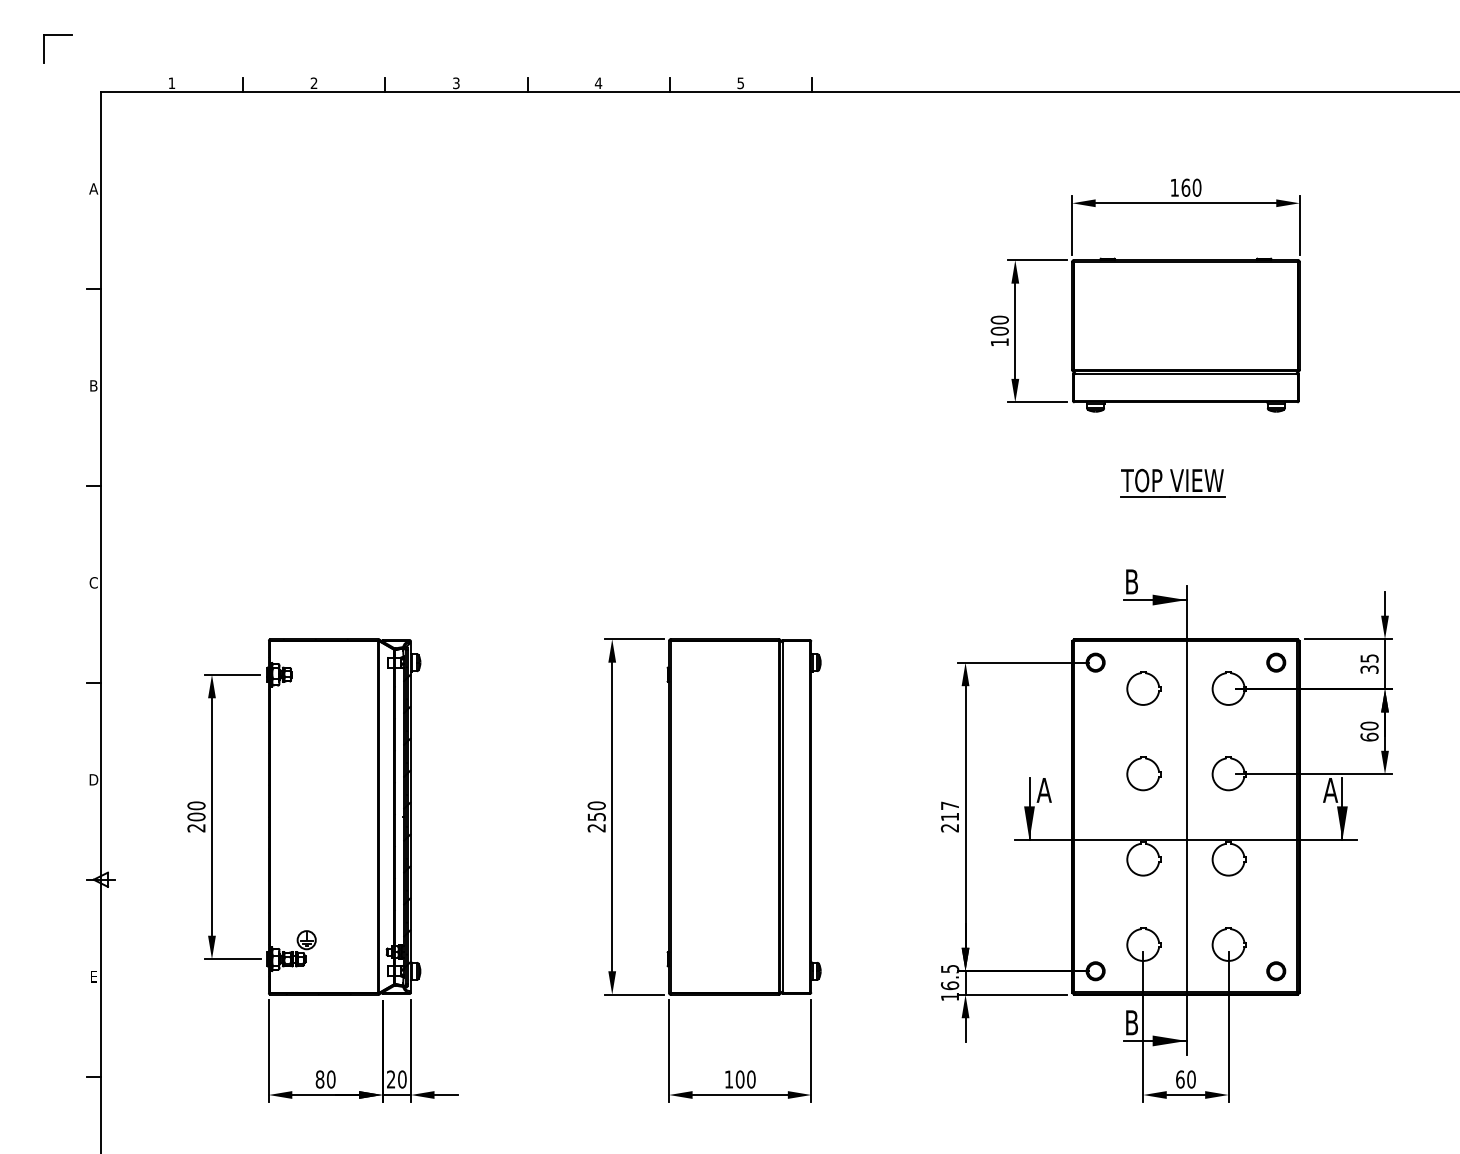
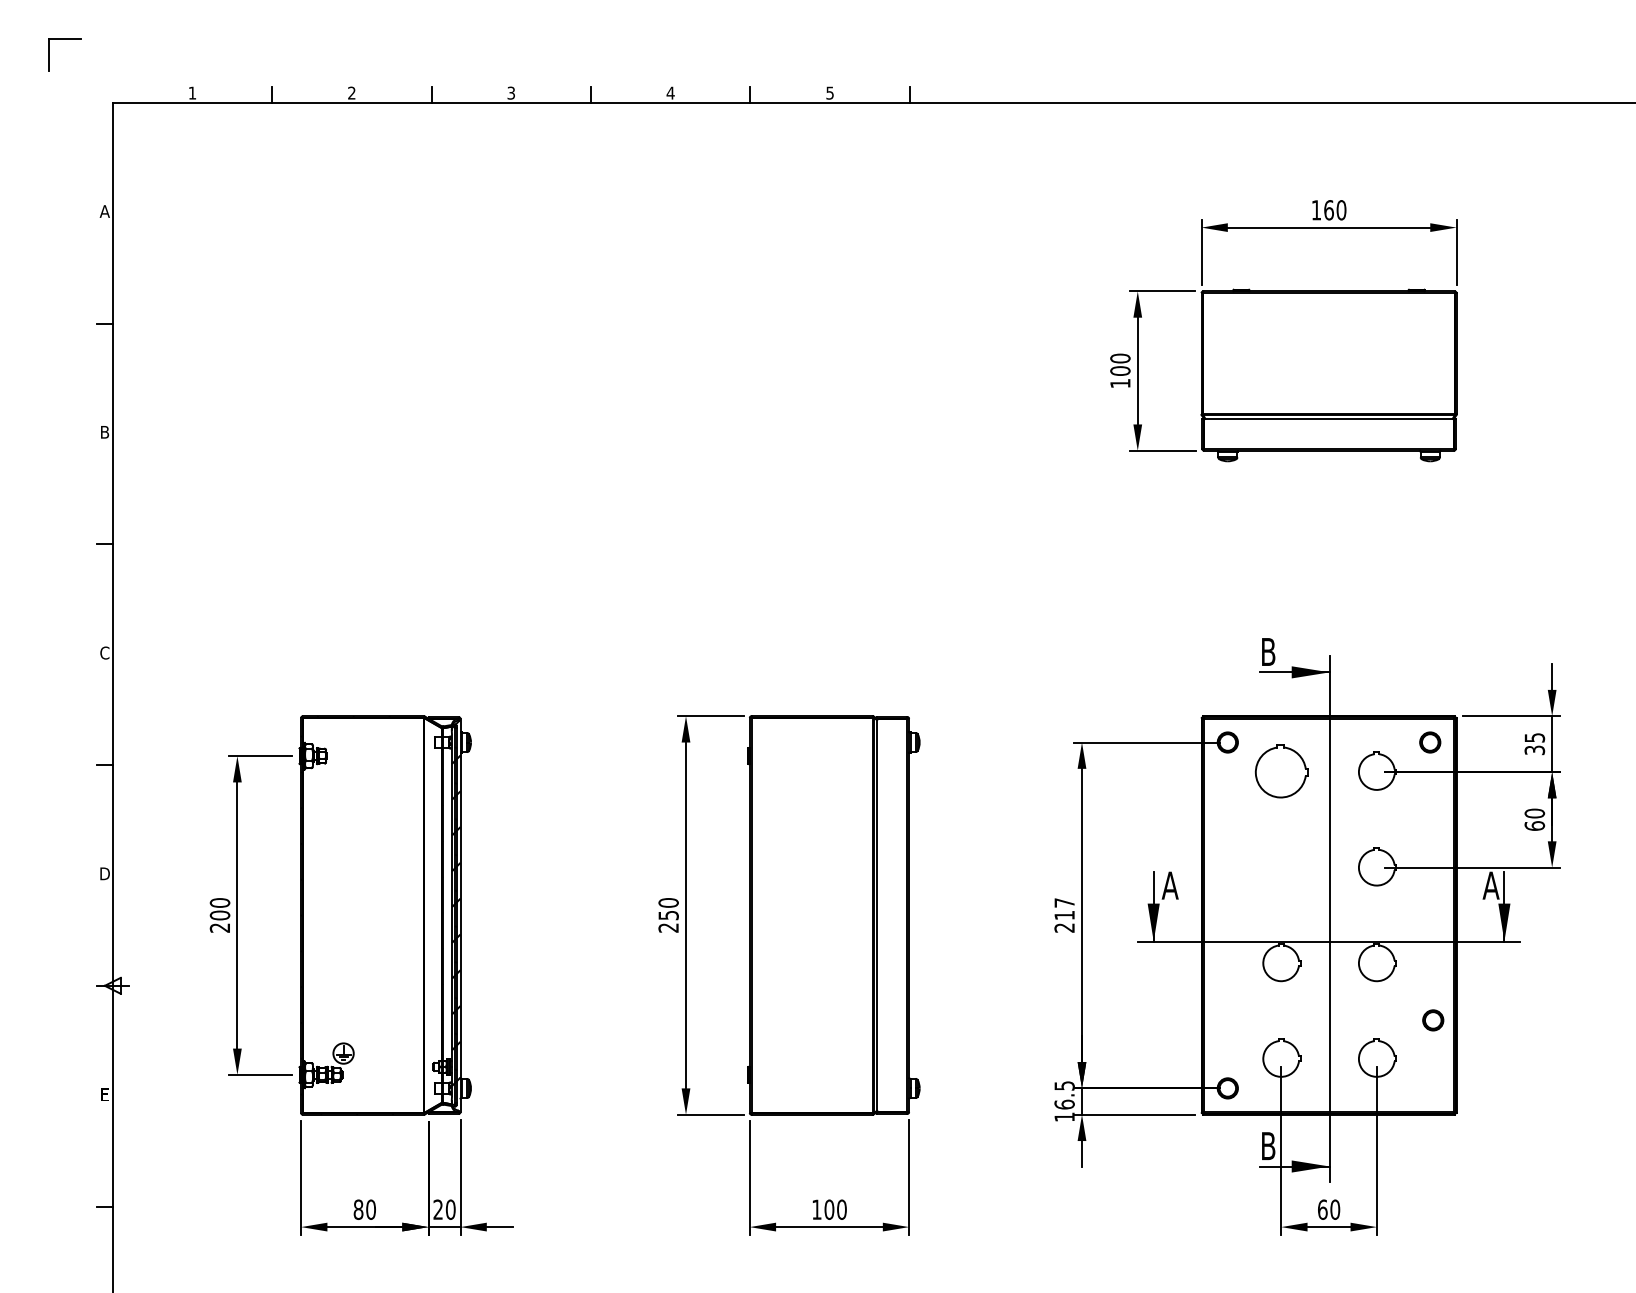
part: (1172, 482) -> (1313, 540), removed
part: (1143, 687) -> (1281, 770), size x1.4
part: (1143, 773) -> (1281, 866), removed
part: (1276, 971) -> (1433, 1020), moved

